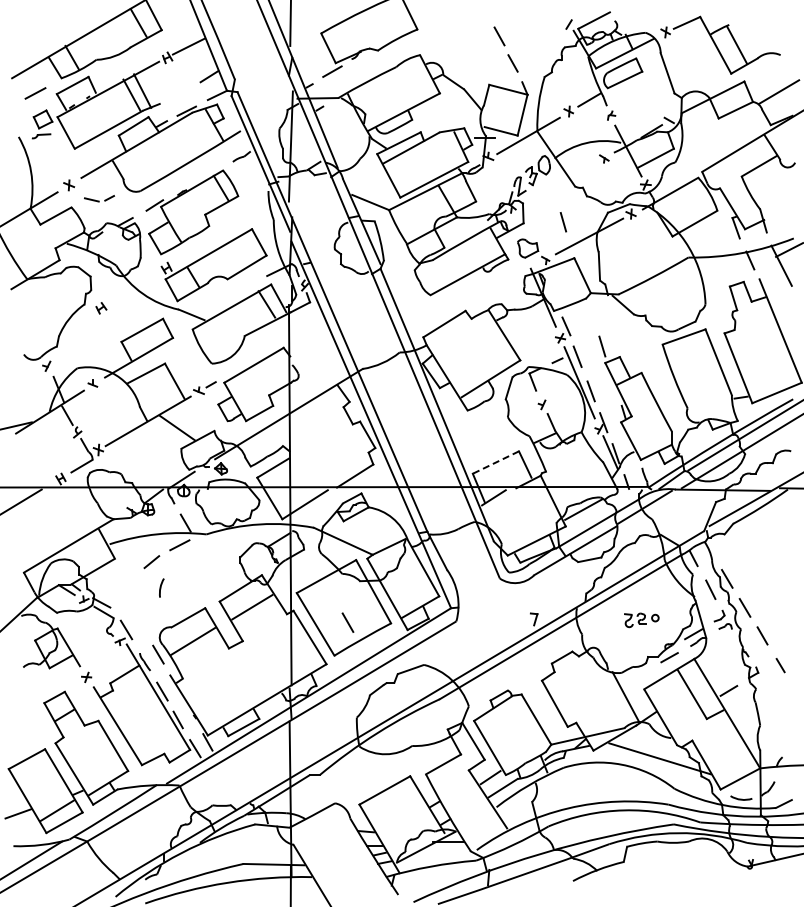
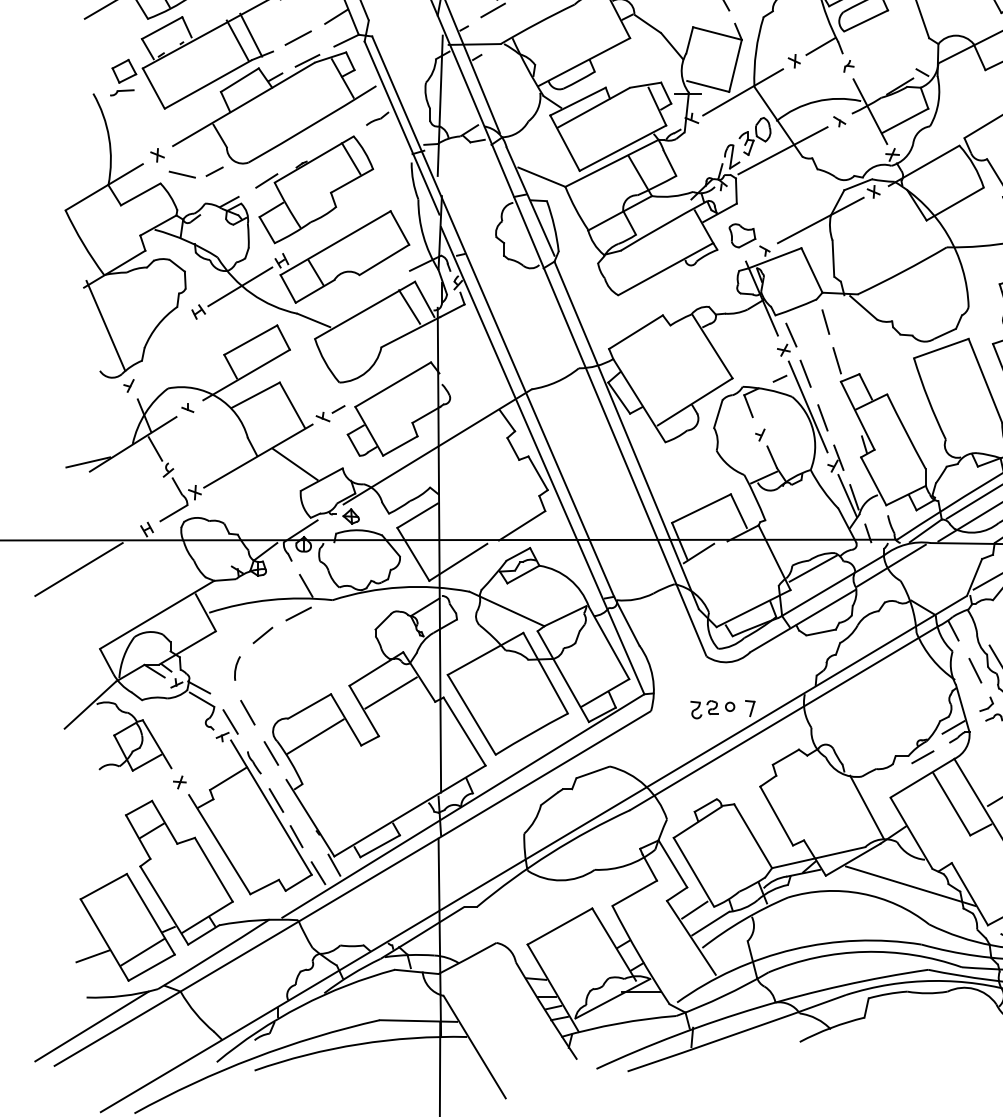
line: (35, 93) -> (298, 38), moved
line: (559, 181) -> (782, 150), added
part: (99, 198) -> (196, 172), size x1.43
line: (563, 222) -> (825, 322), moved
line: (134, 288) -> (240, 286), added
line: (28, 318) -> (105, 325), added
line: (495, 462) -> (700, 508), dashed -> solid
arc: (161, 587) -> (237, 667), moved
part: (641, 620) -> (712, 709), moved
line: (347, 622) -> (247, 712), moved

